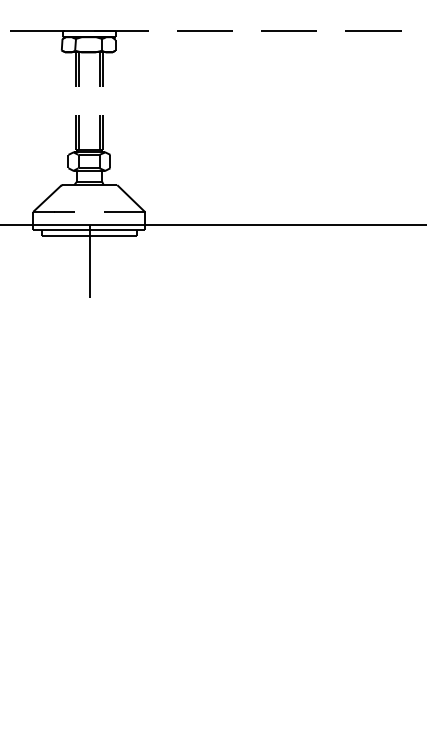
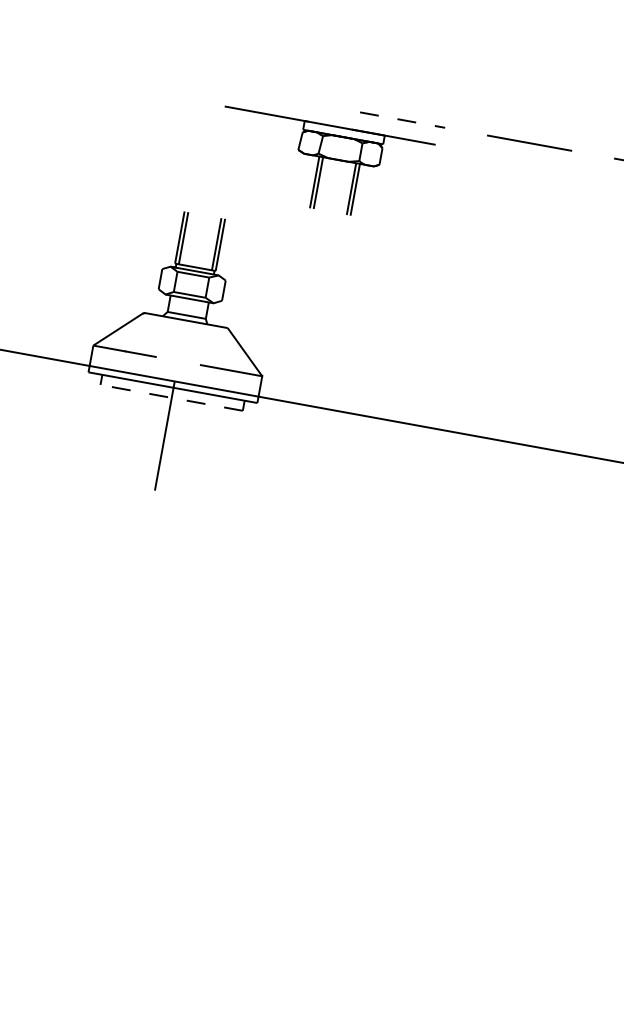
line: (205, 31) -> (403, 120), solid -> dashed
part: (79, 58) -> (322, 166), moved
line: (88, 236) -> (170, 397), solid -> dashed

